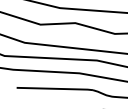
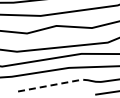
line: (55, 88) -> (51, 85), solid -> dashed

